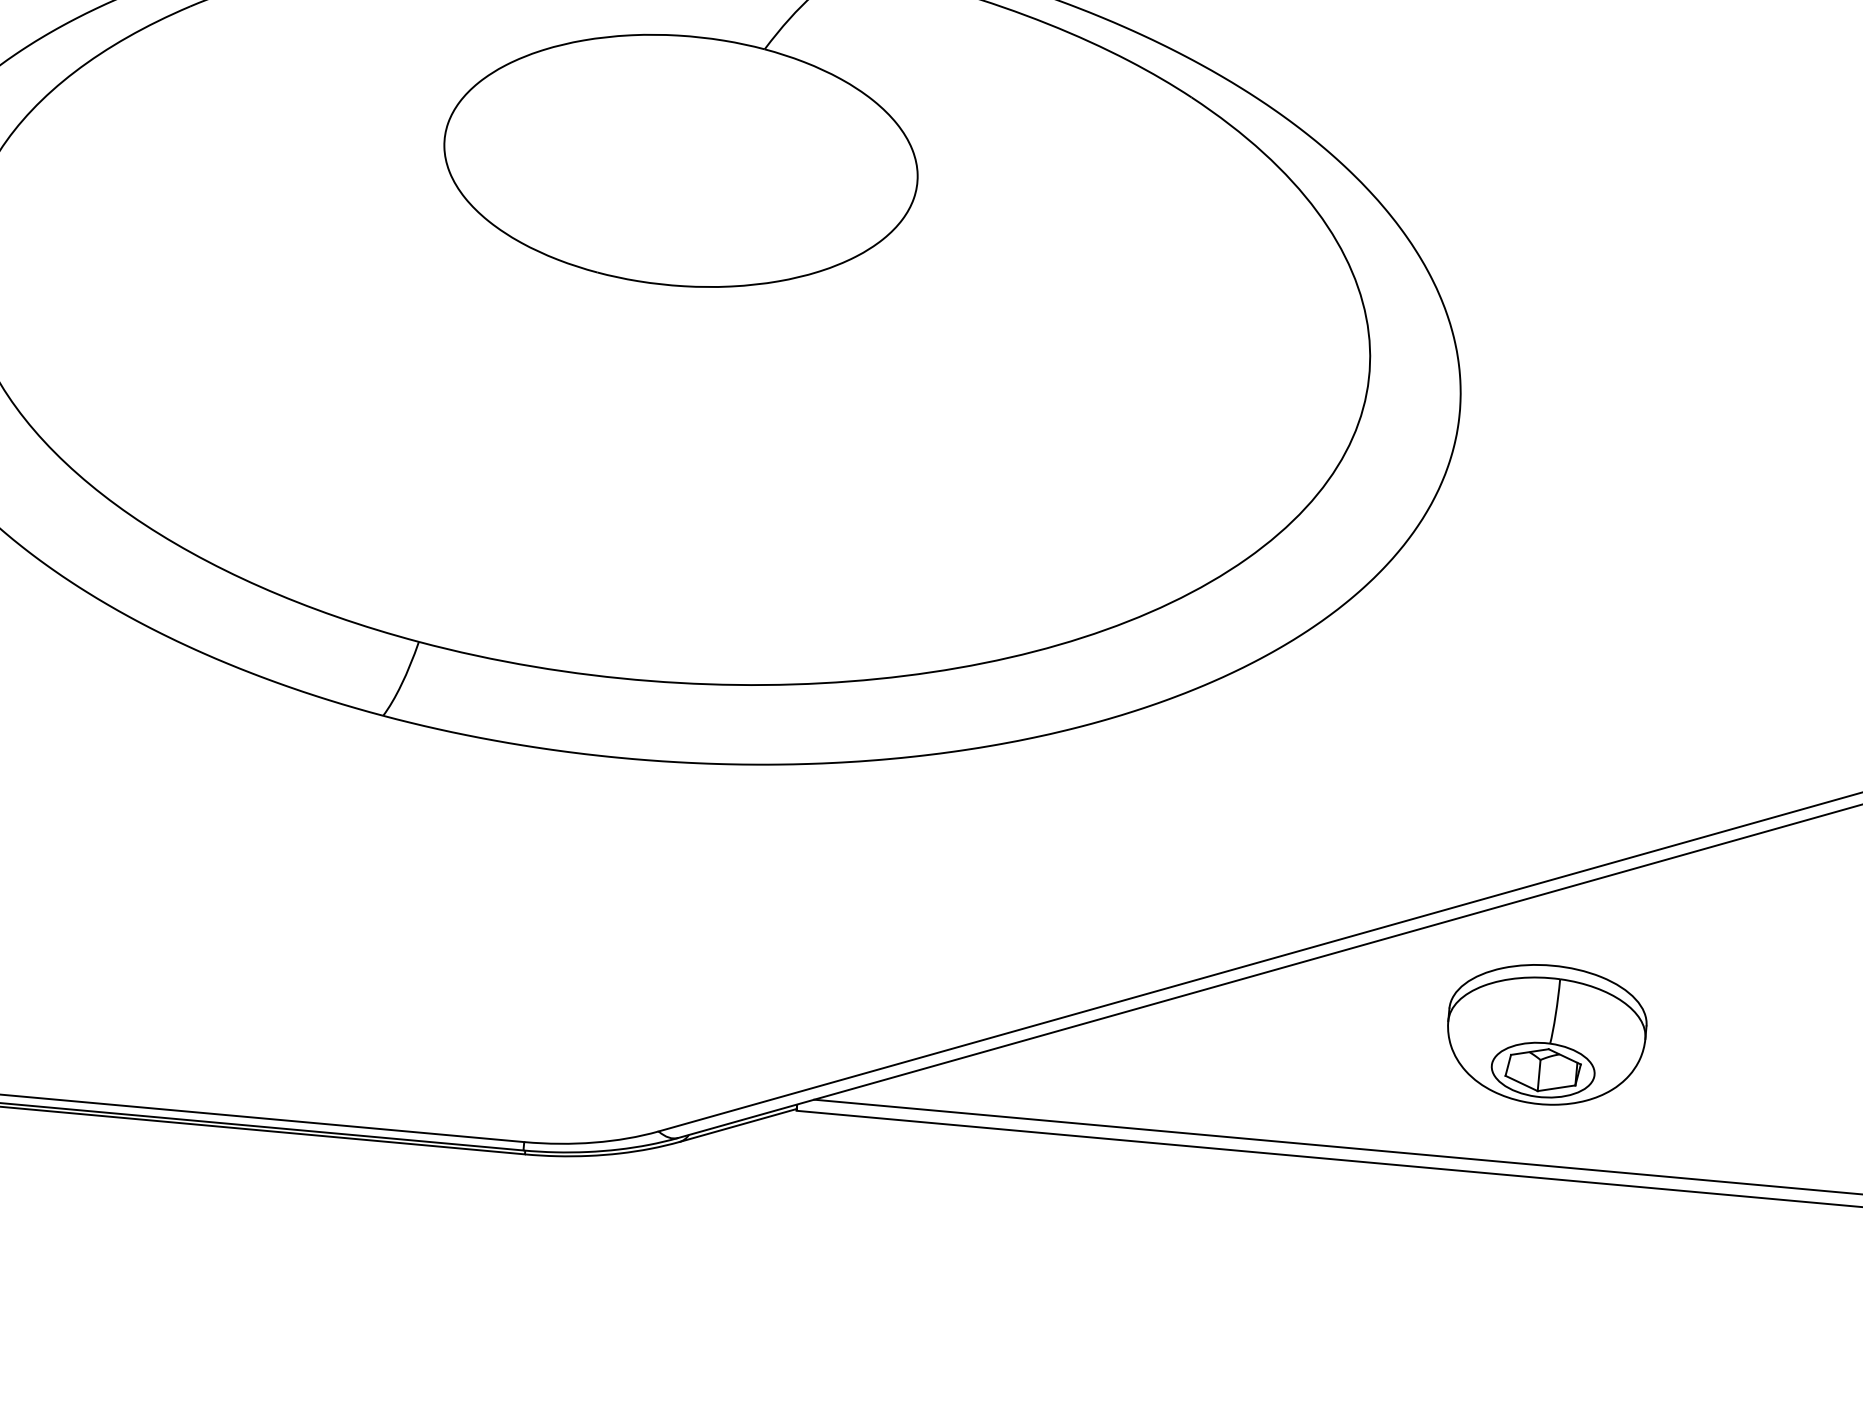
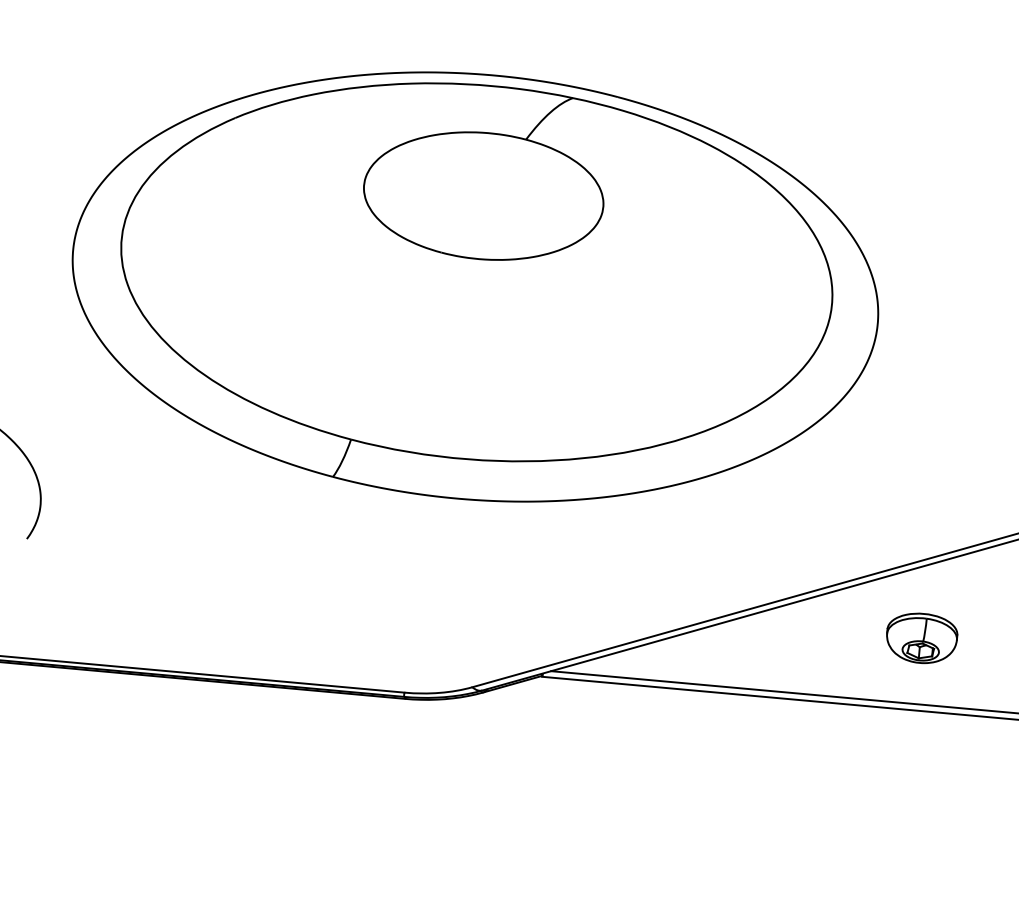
part: (1548, 1035) -> (922, 638), size x0.7

